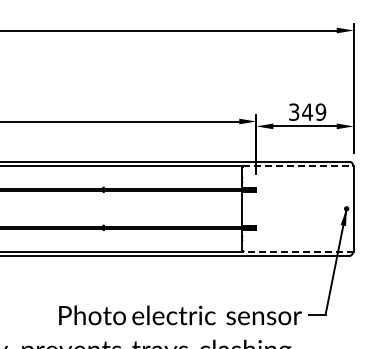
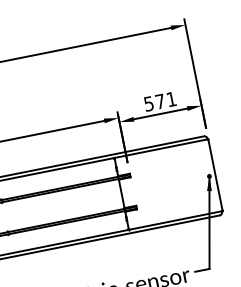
text: (307, 111) -> (160, 101), 349 -> 571
line: (298, 166) -> (161, 148), dashed -> solid
line: (297, 251) -> (175, 220), dashed -> solid

